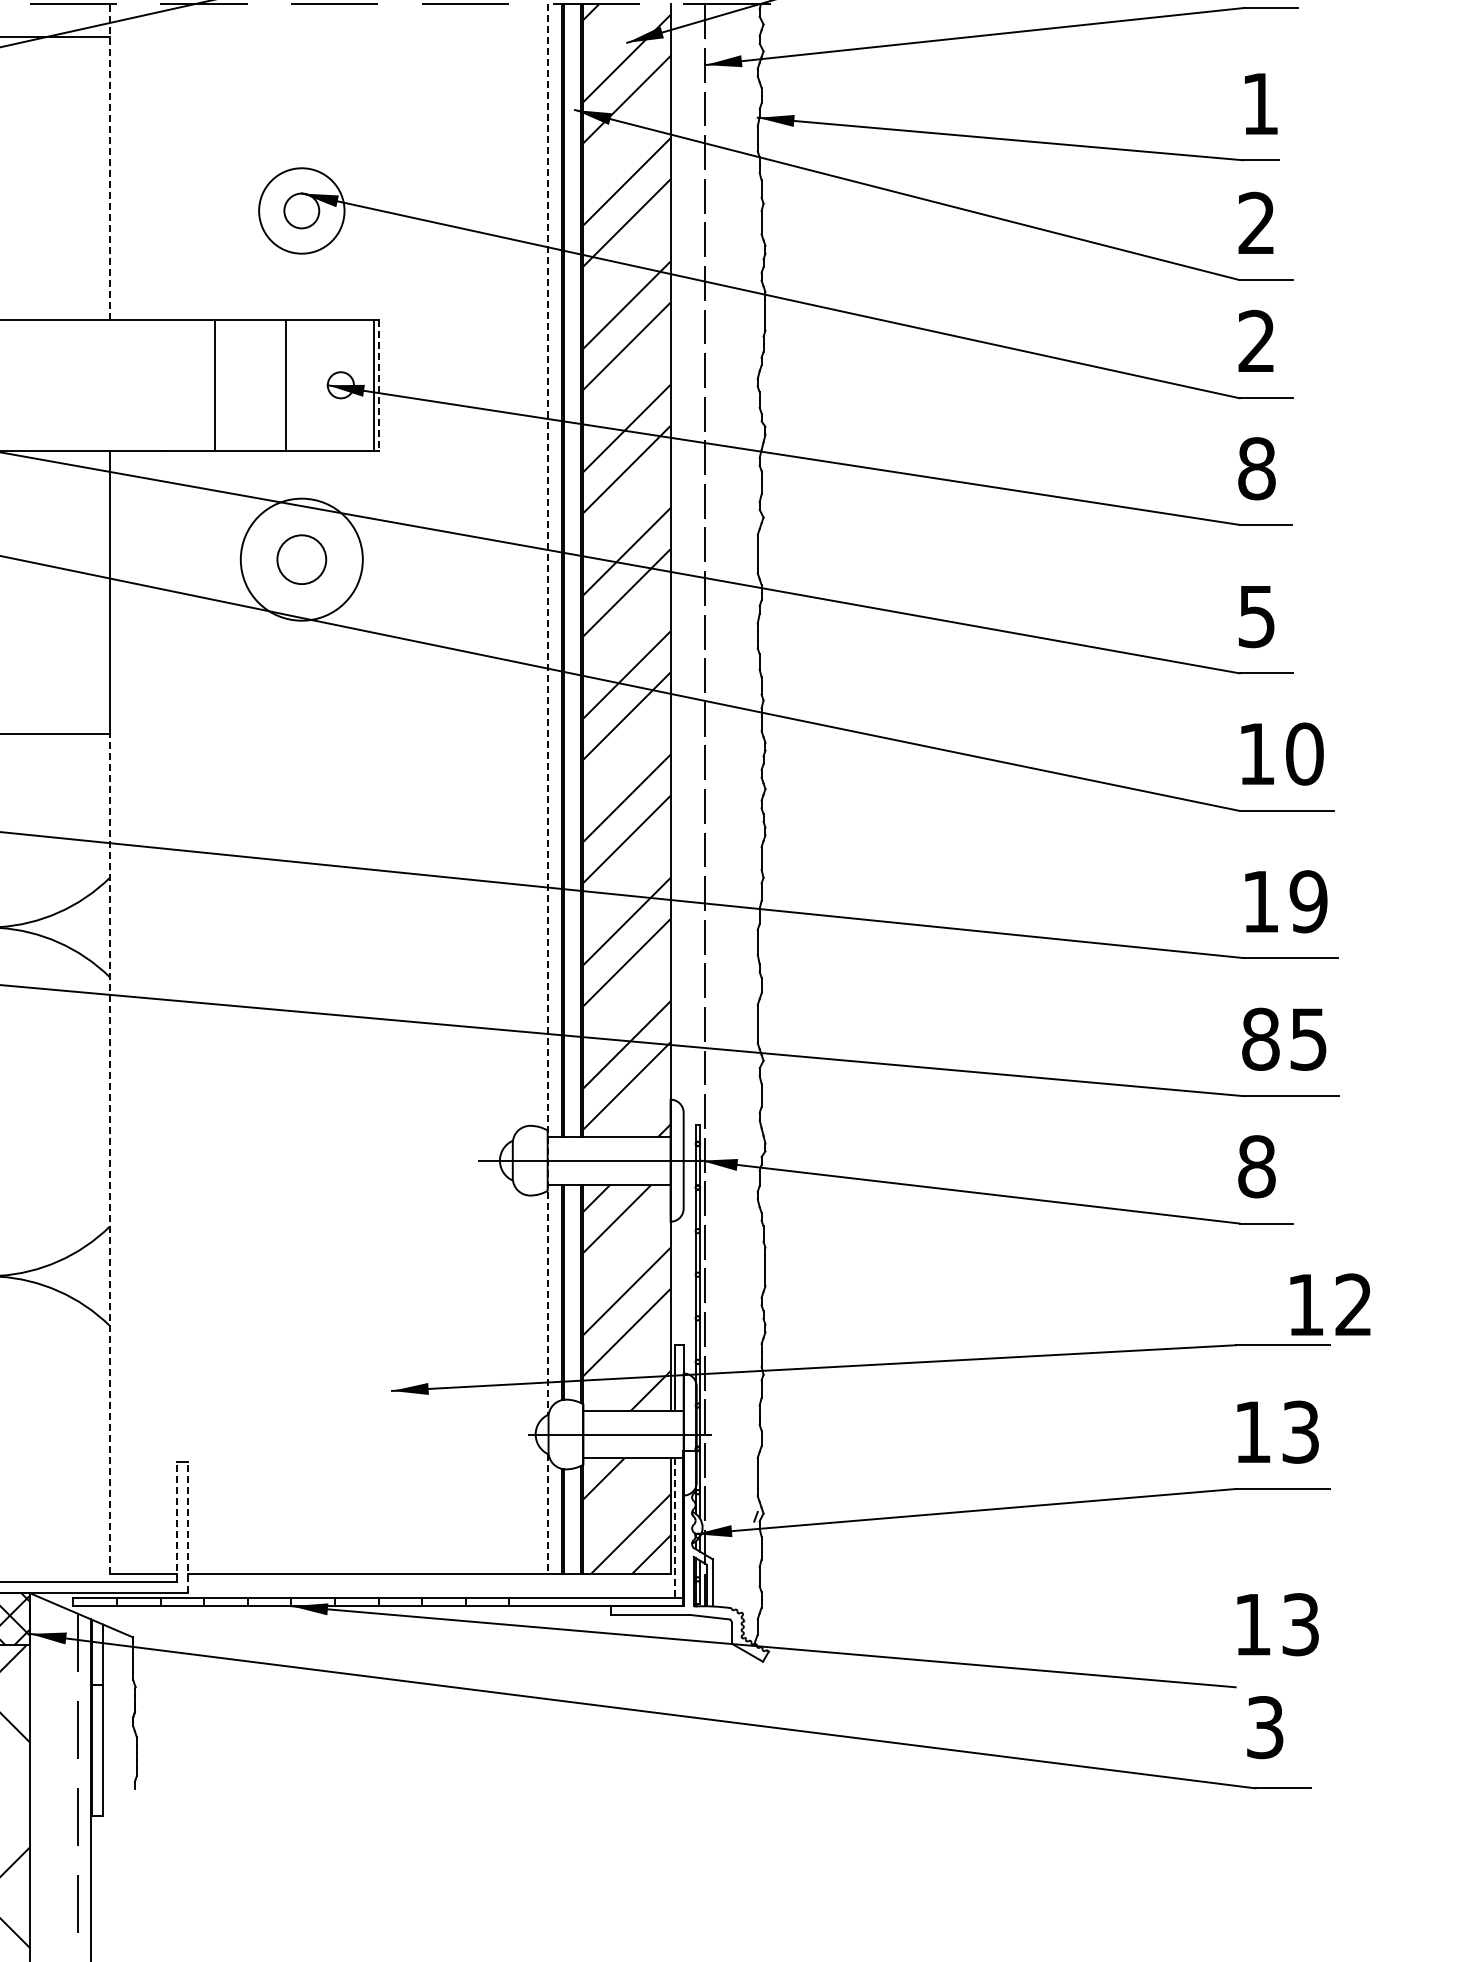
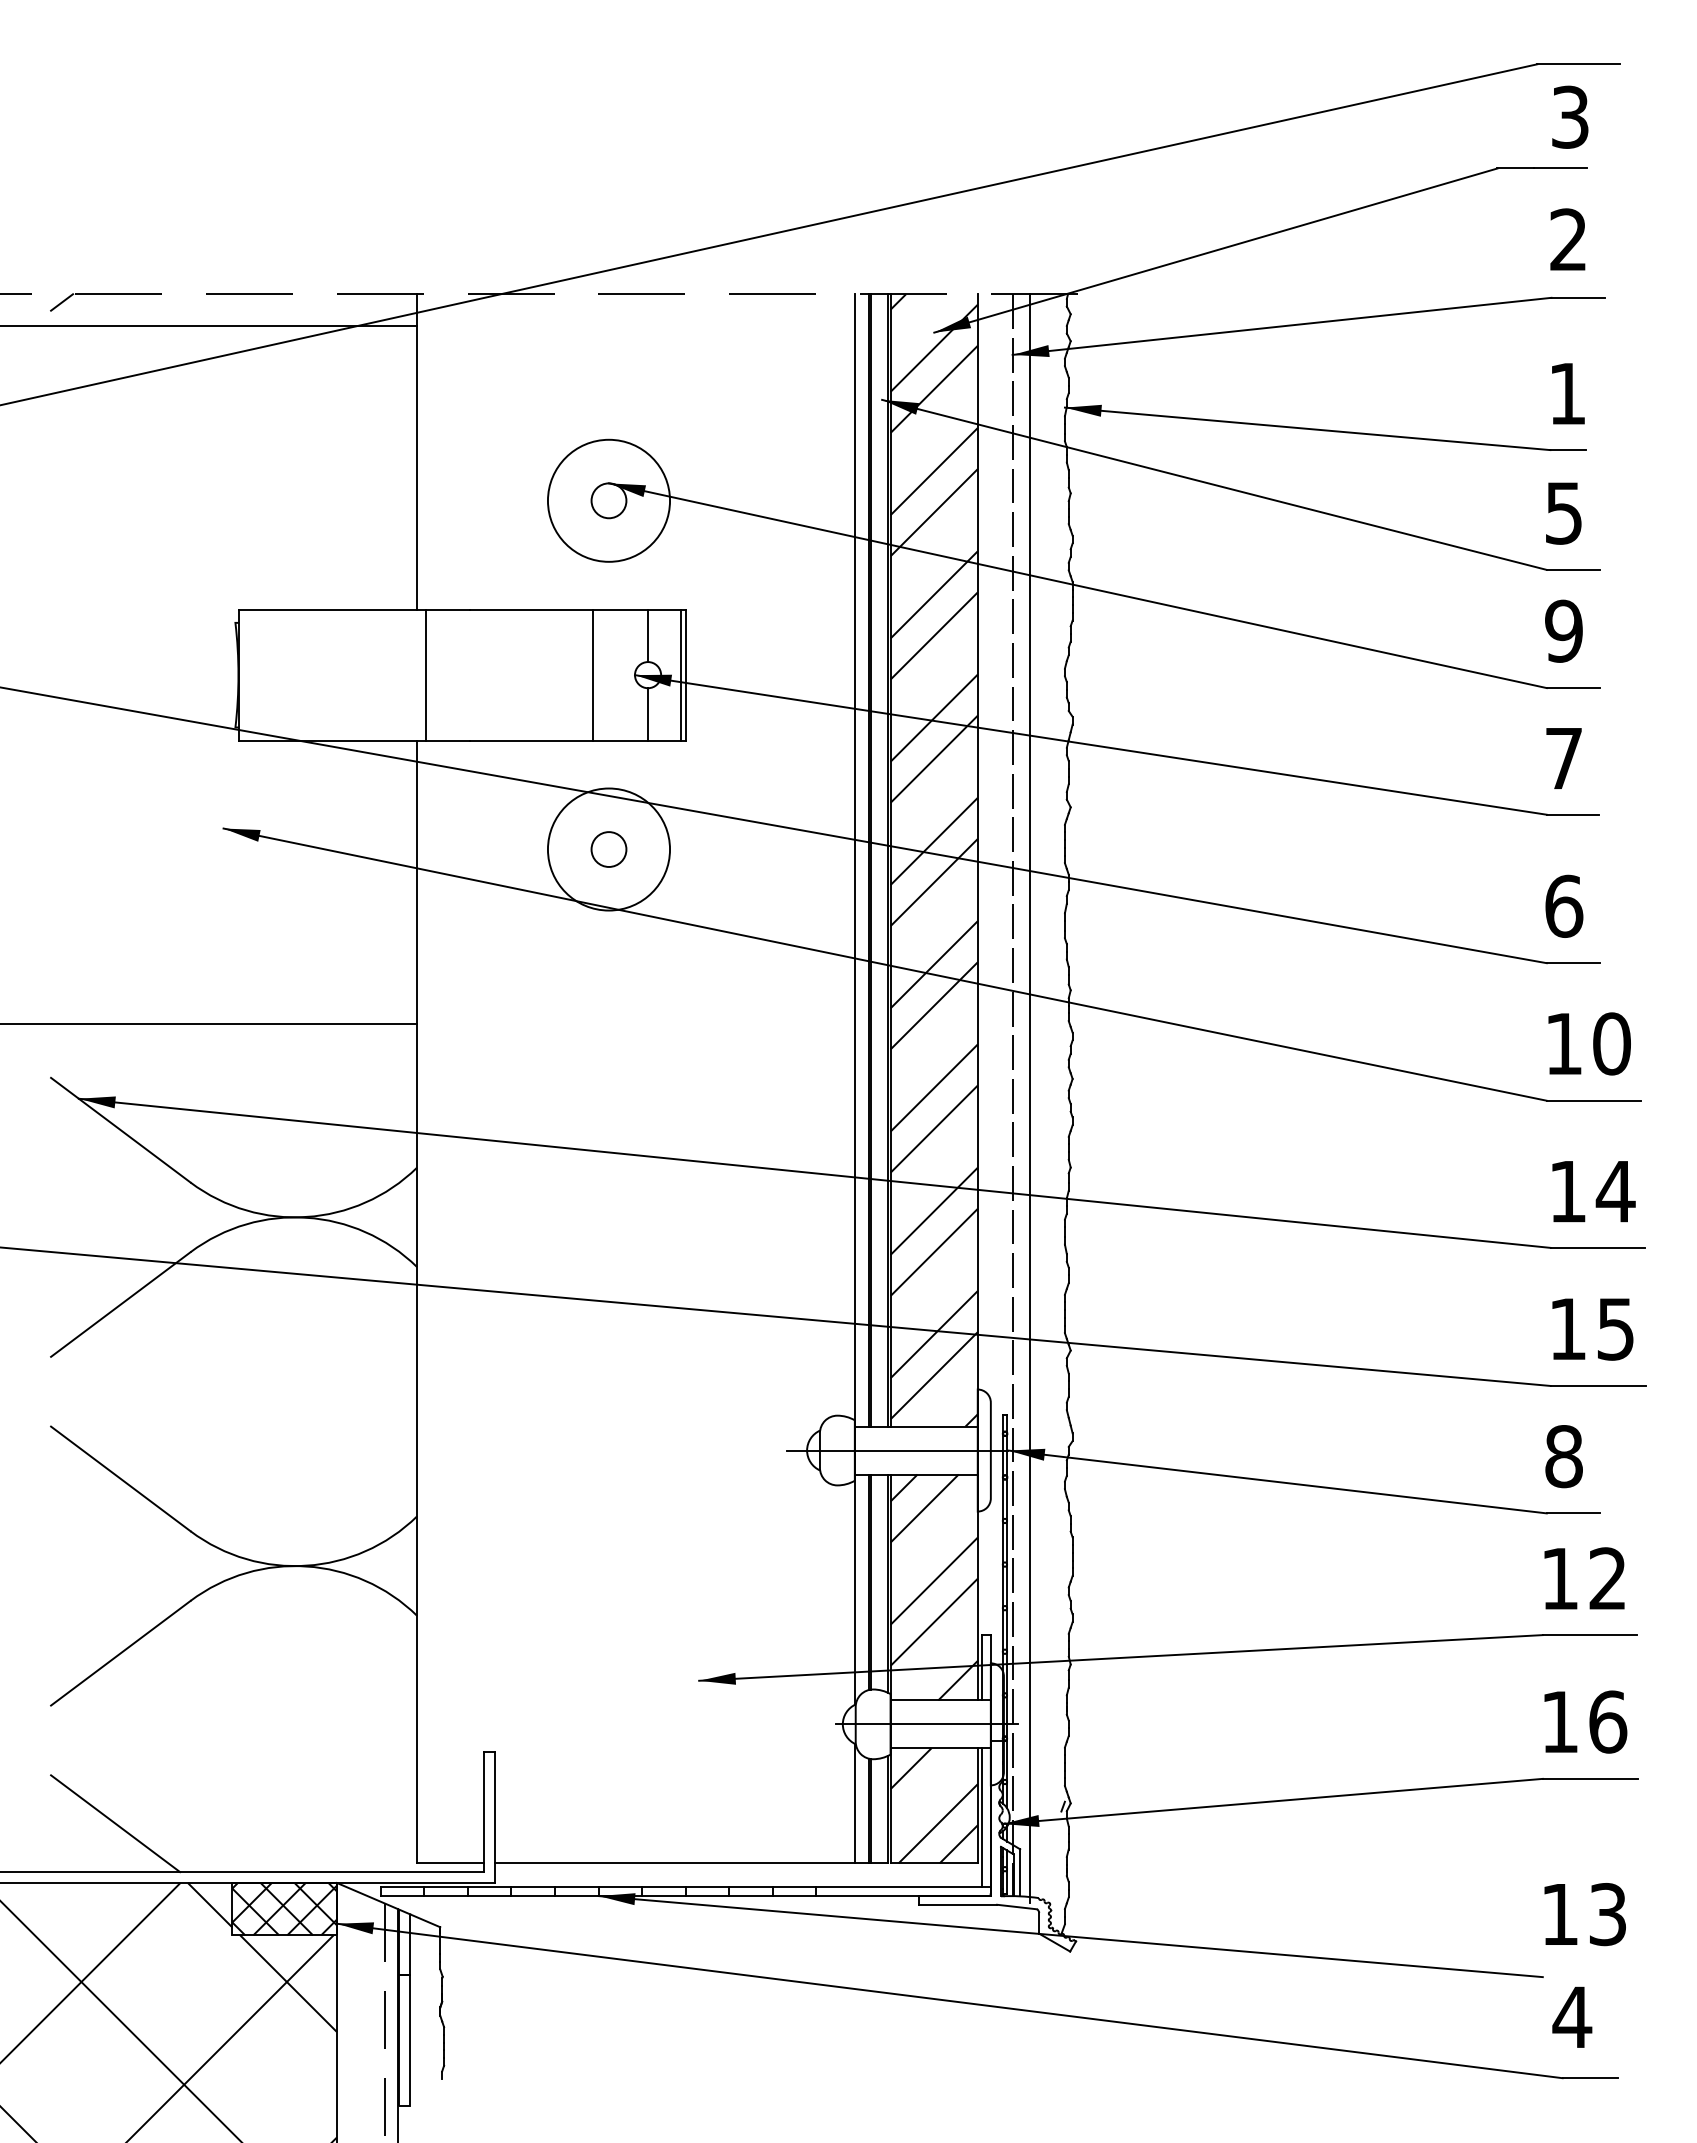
line: (110, 162) -> (417, 452), dashed -> solid
circle: (301, 210) -> (608, 500), size x1.43
text: (1256, 222) -> (1563, 512), 2 -> 5
text: (1256, 340) -> (1563, 630), 2 -> 9
line: (341, 345) -> (648, 635), added
line: (214, 384) -> (425, 674), moved
line: (379, 385) -> (686, 675), dashed -> solid
line: (341, 424) -> (648, 714), added
text: (1256, 468) -> (1563, 758), 8 -> 7
circle: (301, 559) -> (608, 849), size x0.71
text: (1257, 615) -> (1564, 905), 5 -> 6
line: (547, 710) -> (854, 1000), dashed -> solid
line: (723, 808) -> (1030, 1098), added
text: (1308, 901) -> (1615, 1191), 19 -> 14
text: (1260, 1038) -> (1567, 1328), 85 -> 15
line: (110, 1153) -> (417, 1443), dashed -> solid
text: (1330, 1304) -> (1584, 1578), moved
text: (1301, 1431) -> (1608, 1721), 13 -> 16
line: (547, 1513) -> (854, 1803), dashed -> solid
line: (176, 1522) -> (483, 1812), dashed -> solid
line: (187, 1527) -> (494, 1817), dashed -> solid
line: (675, 1527) -> (982, 1817), dashed -> solid
text: (1265, 1726) -> (1572, 2016), 3 -> 4

